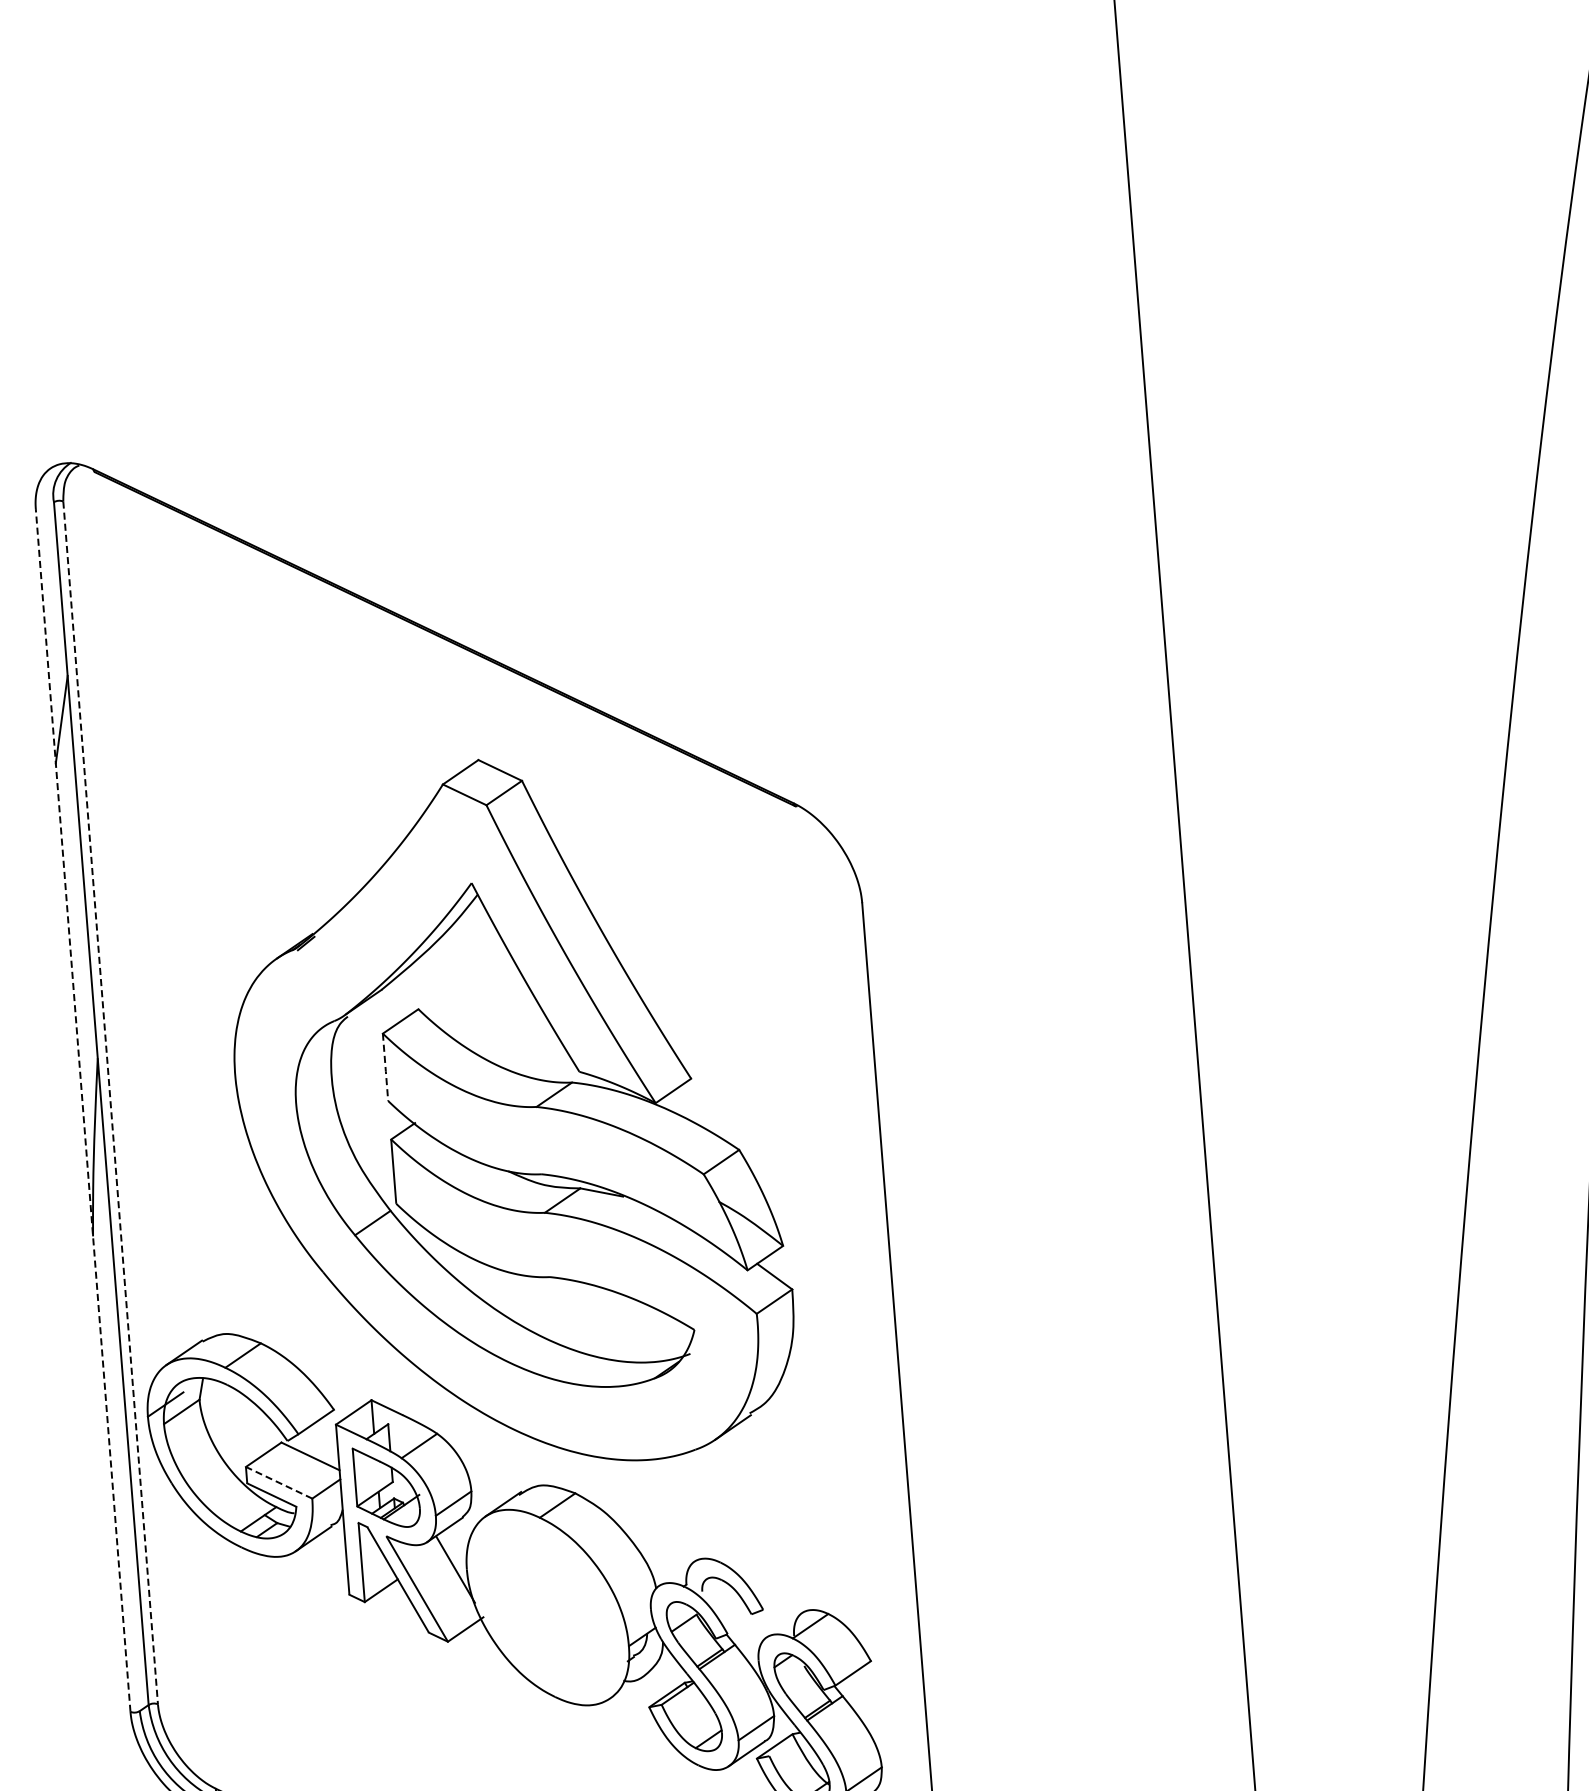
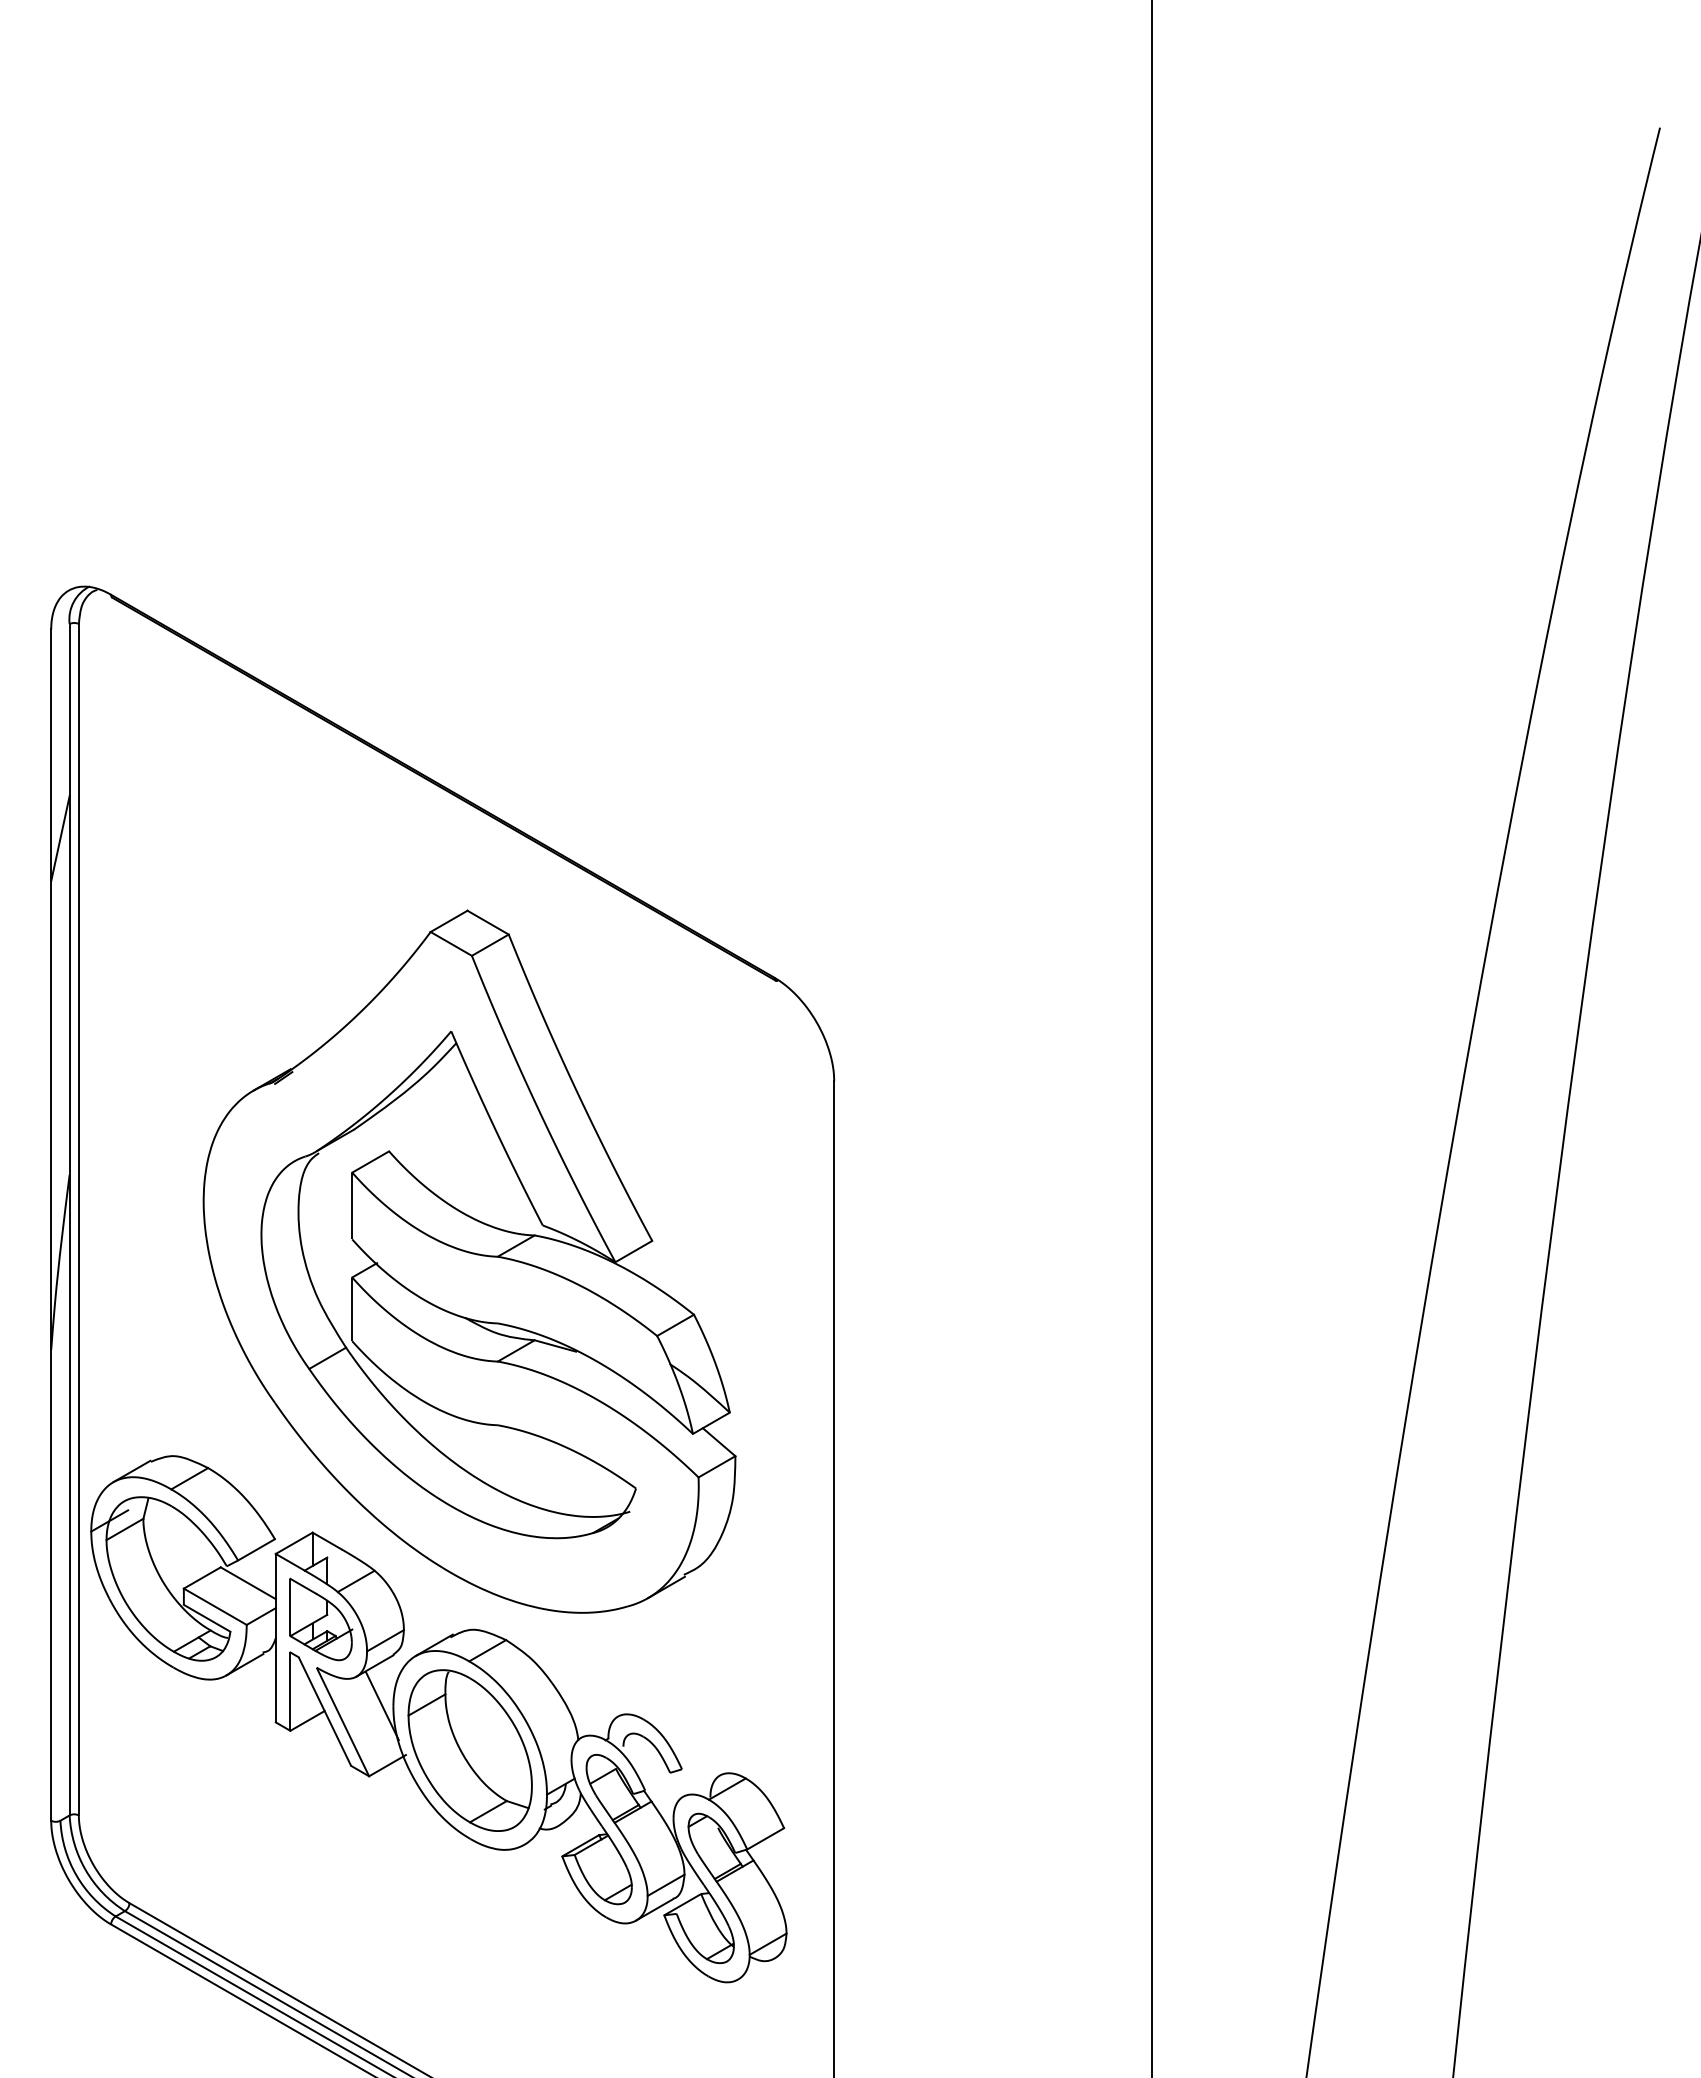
line: (385, 1068) -> (352, 1207), dashed -> solid
line: (110, 1102) -> (78, 1219), dashed -> solid
line: (83, 1110) -> (51, 1225), dashed -> solid
line: (278, 1482) -> (214, 1606), dashed -> solid
part: (547, 1607) -> (469, 1750), added

